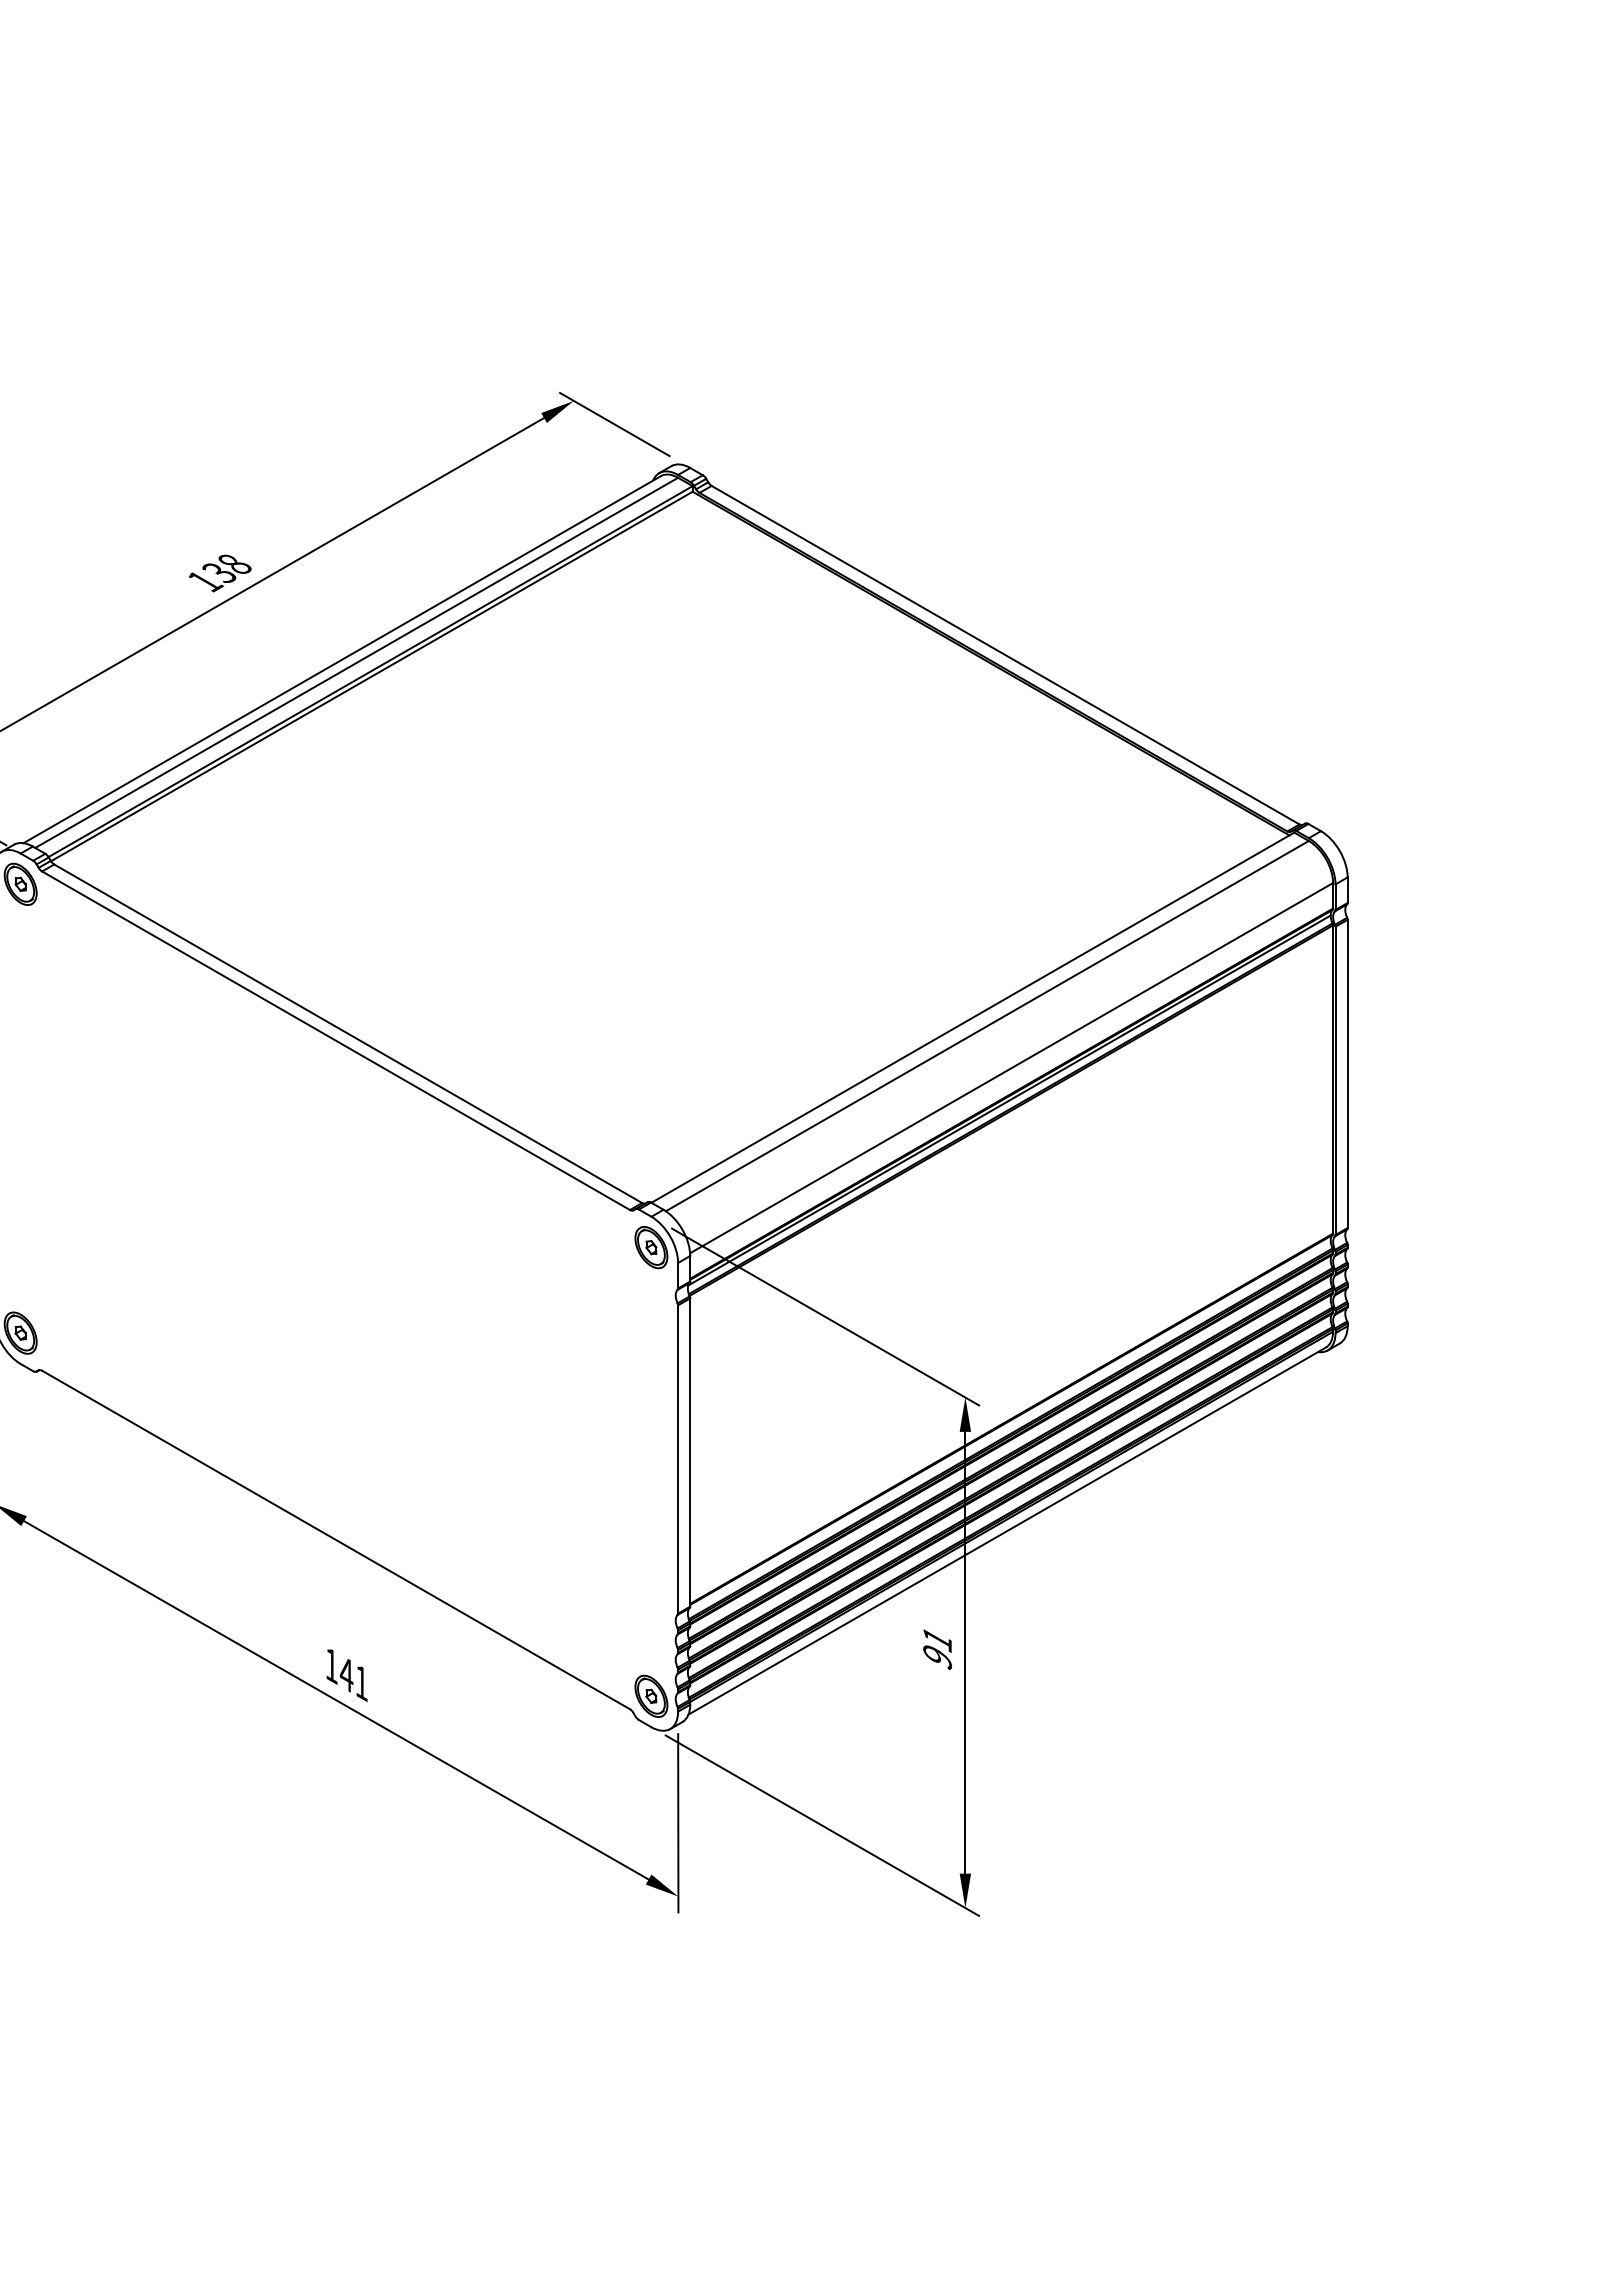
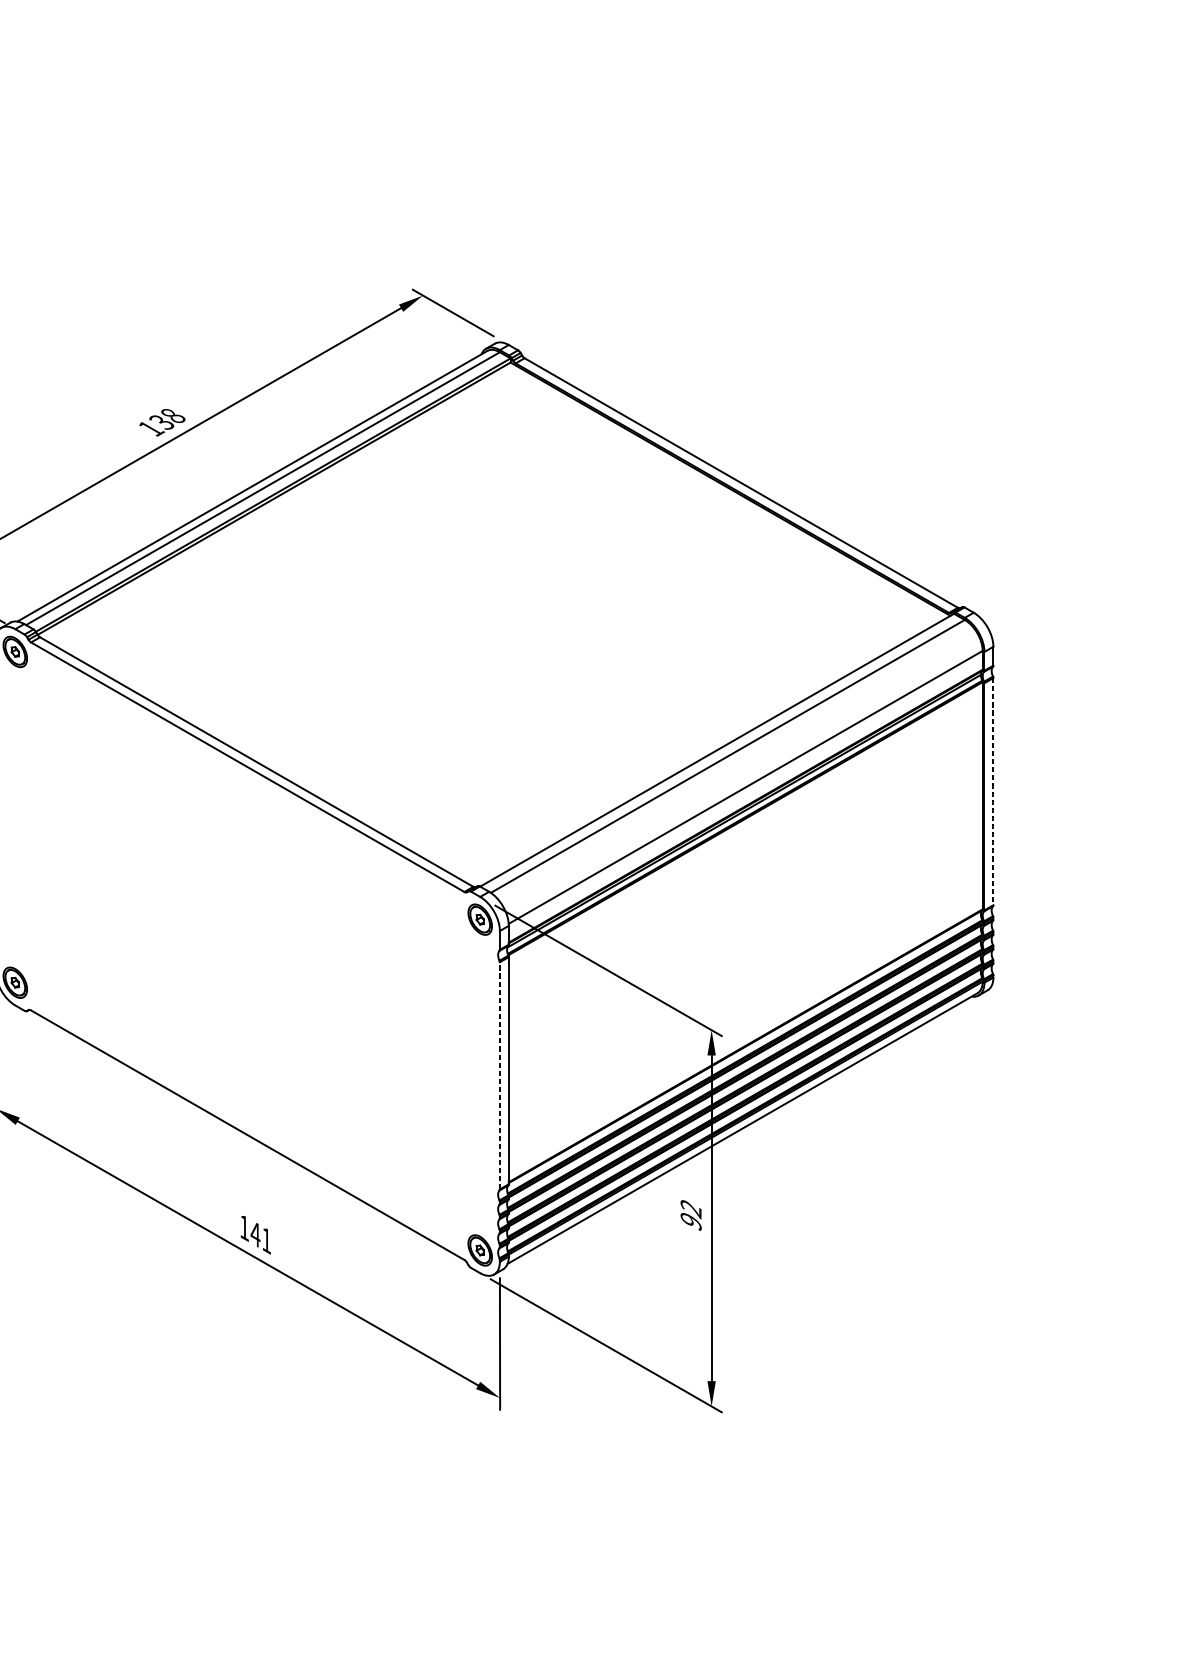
line: (1347, 1074) -> (993, 792), solid -> dashed
line: (678, 1458) -> (500, 1075), solid -> dashed
text: (937, 1641) -> (691, 1210), 91 -> 92

